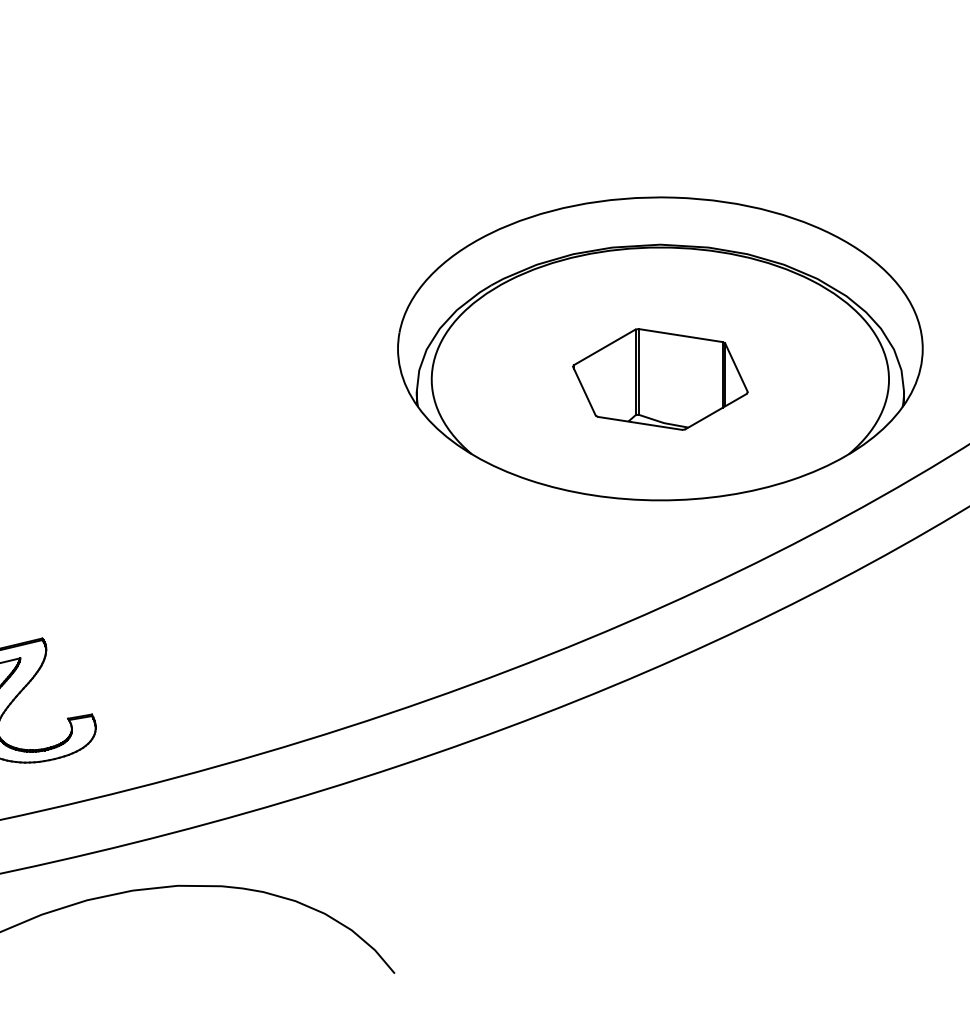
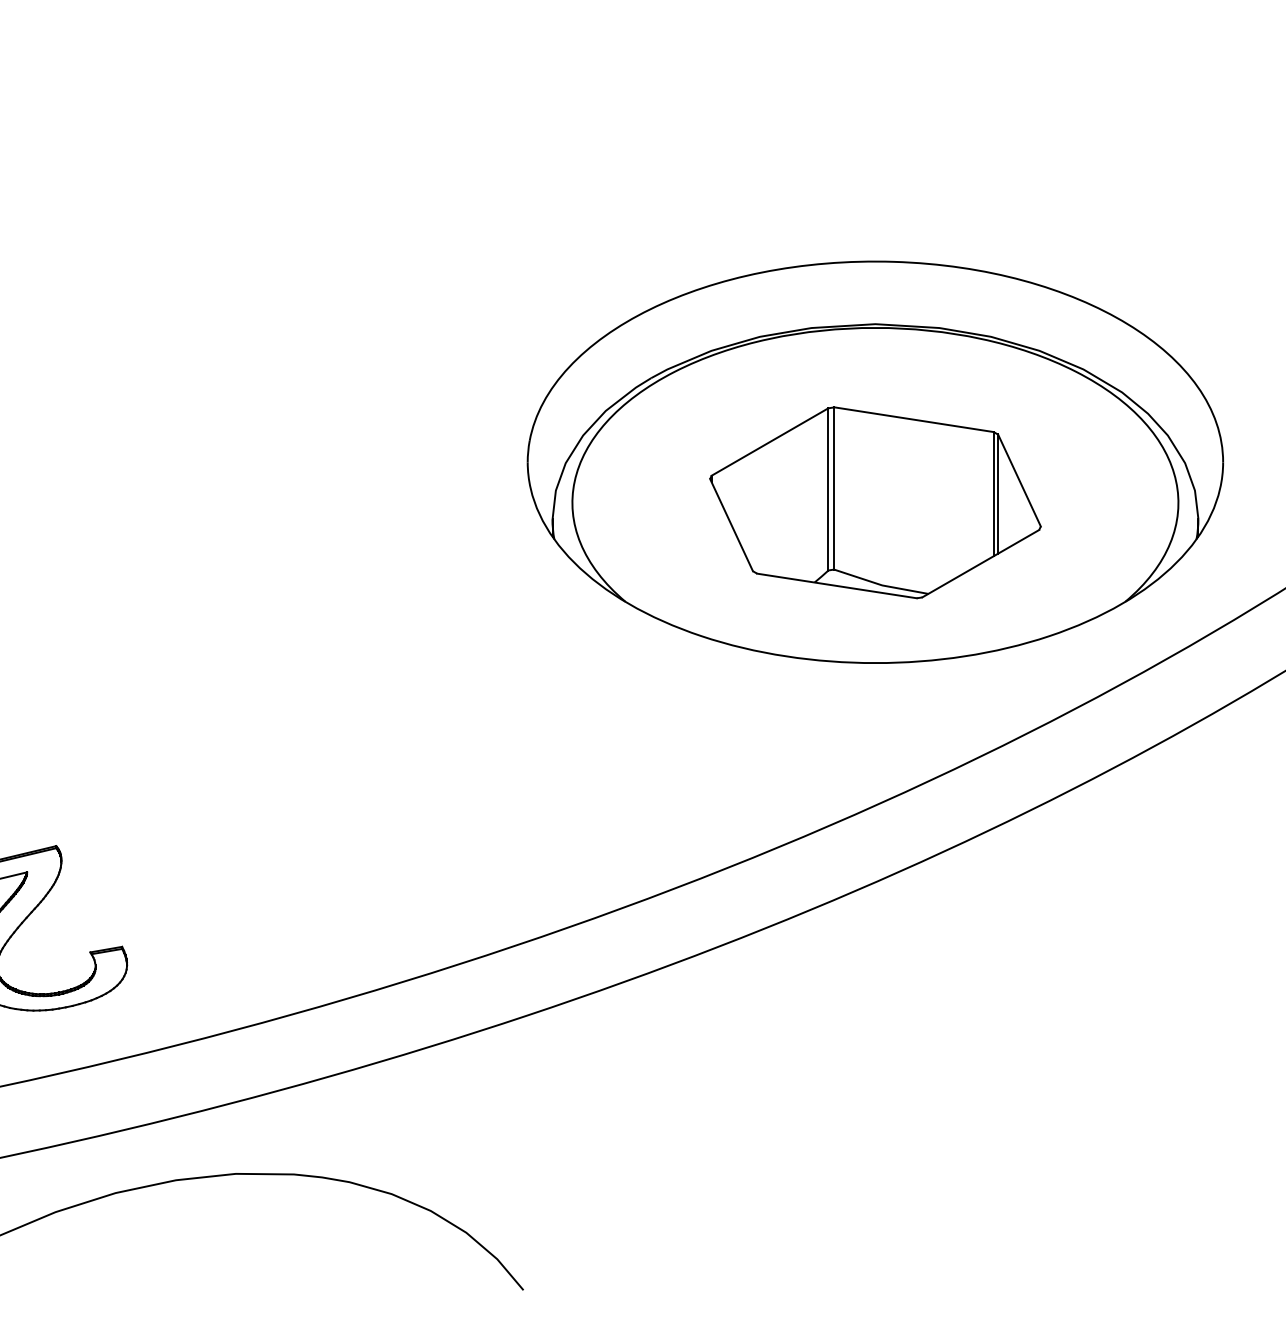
part: (660, 379) -> (875, 502), size x1.43

